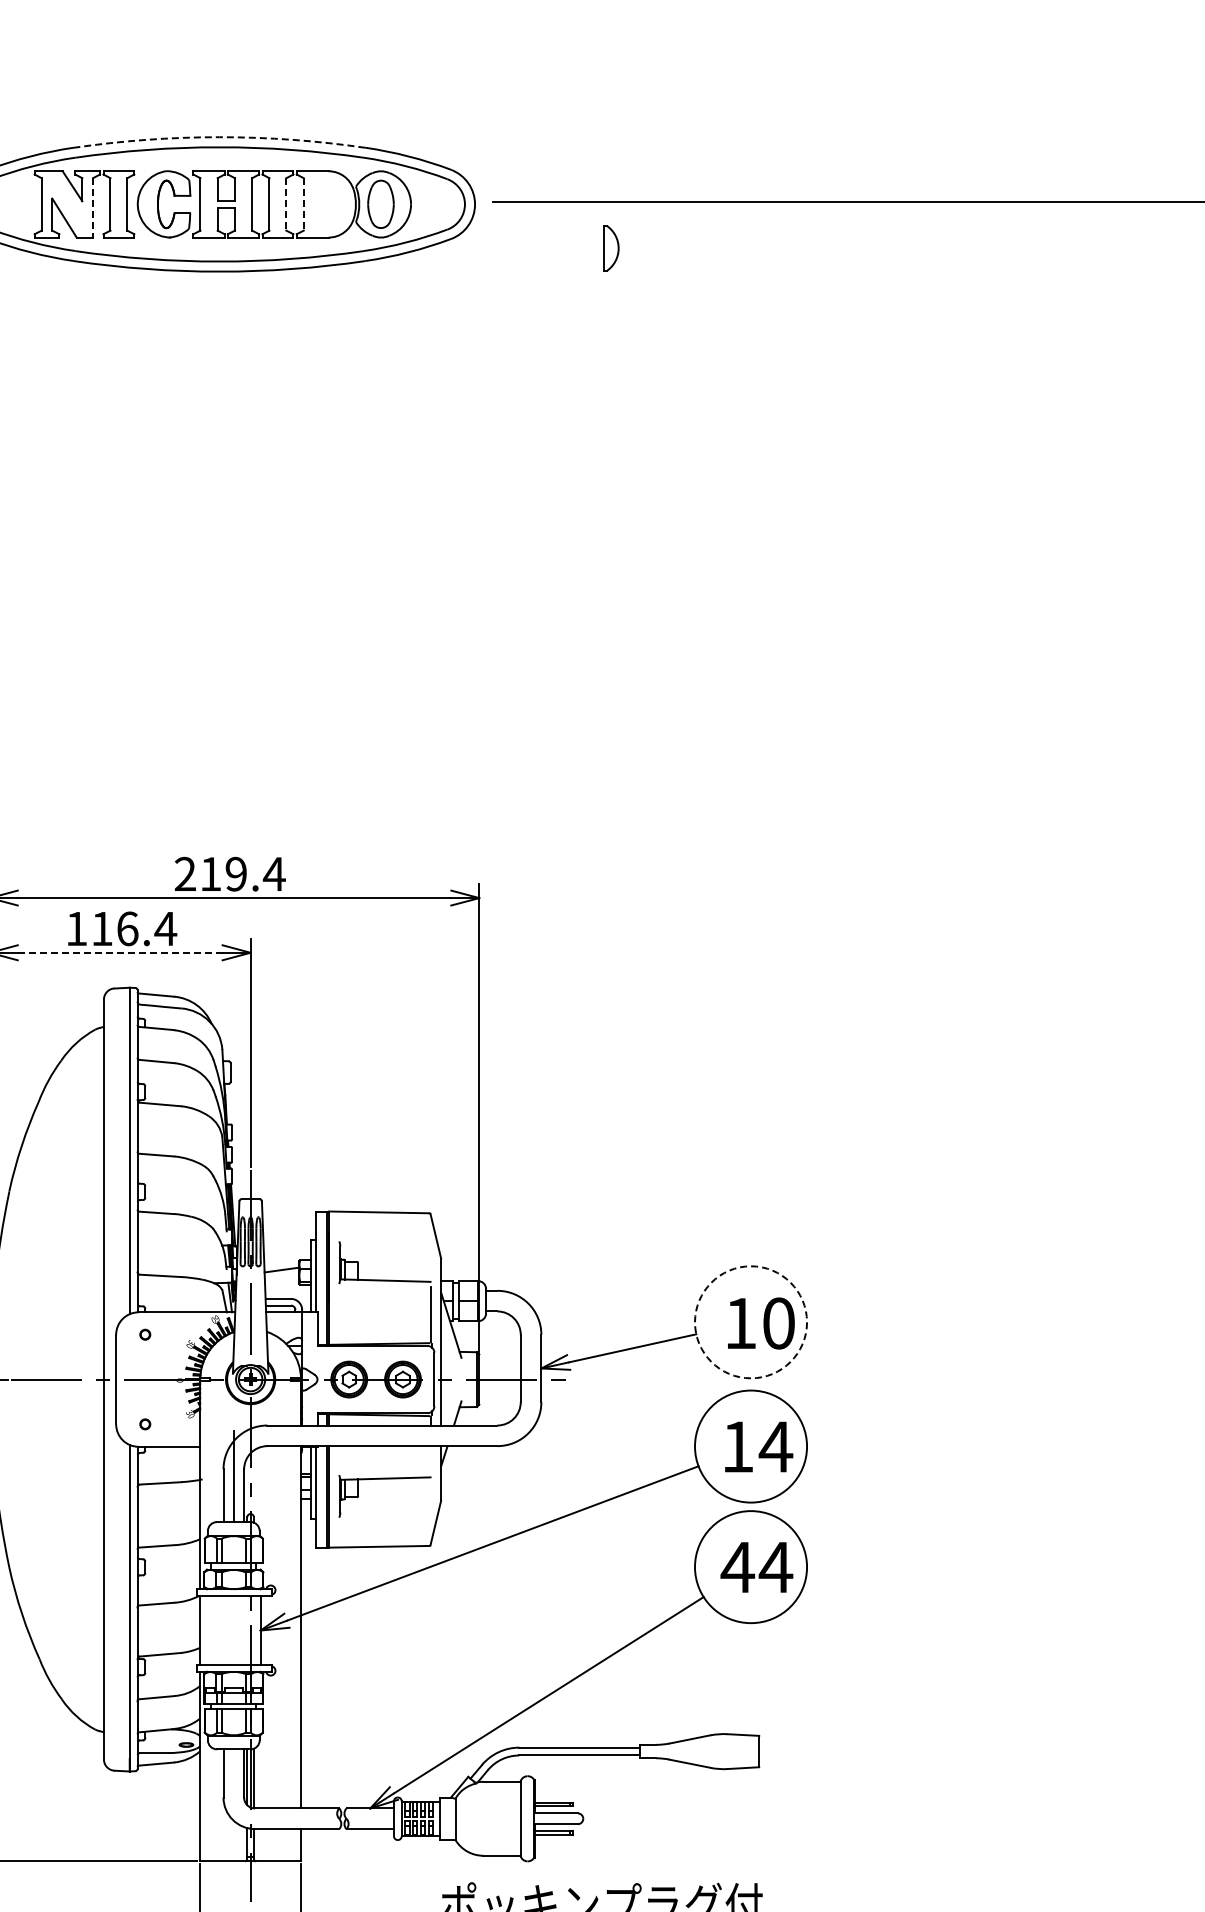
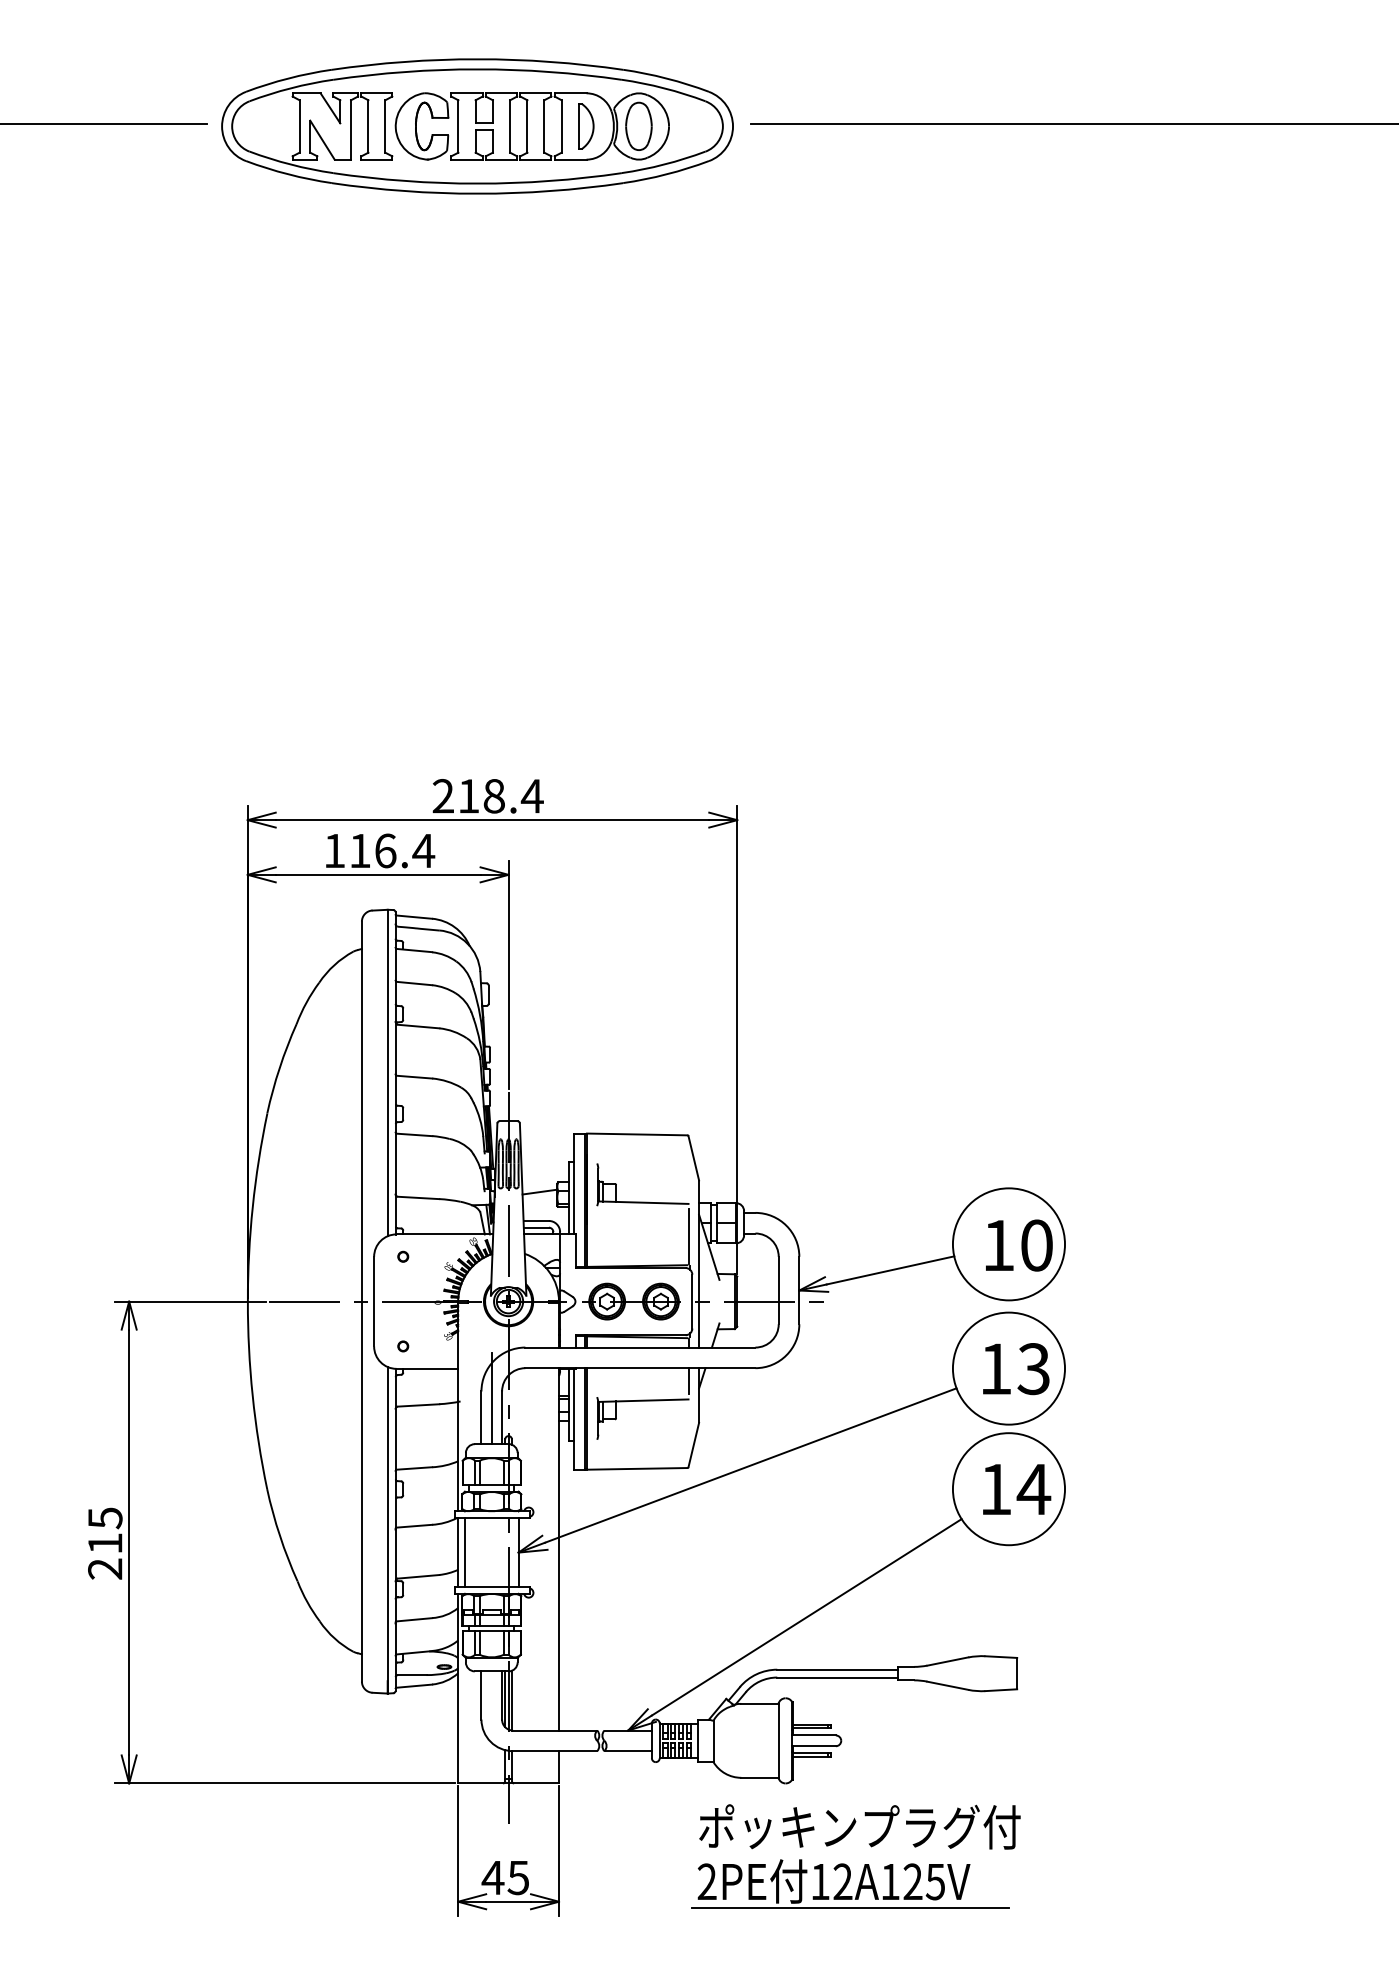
arc: (219, 137) -> (477, 59), dashed -> solid
line: (286, 204) -> (544, 126), dashed -> solid
line: (303, 204) -> (561, 126), dashed -> solid
line: (93, 207) -> (351, 129), dashed -> solid
part: (611, 248) -> (586, 126), moved
text: (235, 874) -> (493, 796), 219.4 -> 218.4
line: (120, 952) -> (378, 874), dashed -> solid
circle: (750, 1322) -> (1008, 1244), dashed -> solid
text: (775, 1447) -> (1033, 1369), 14 -> 13
line: (430, 1459) -> (688, 1381), added
text: (737, 1567) -> (995, 1489), 44 -> 14
line: (206, 1630) -> (464, 1552), added

